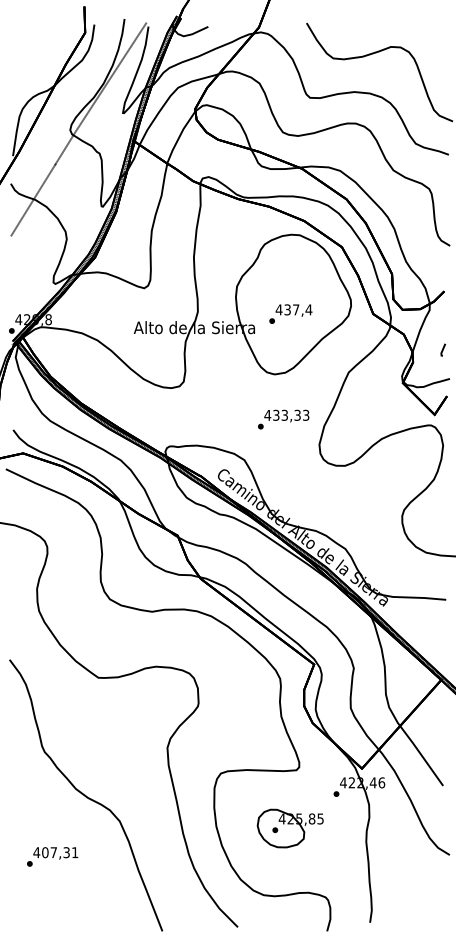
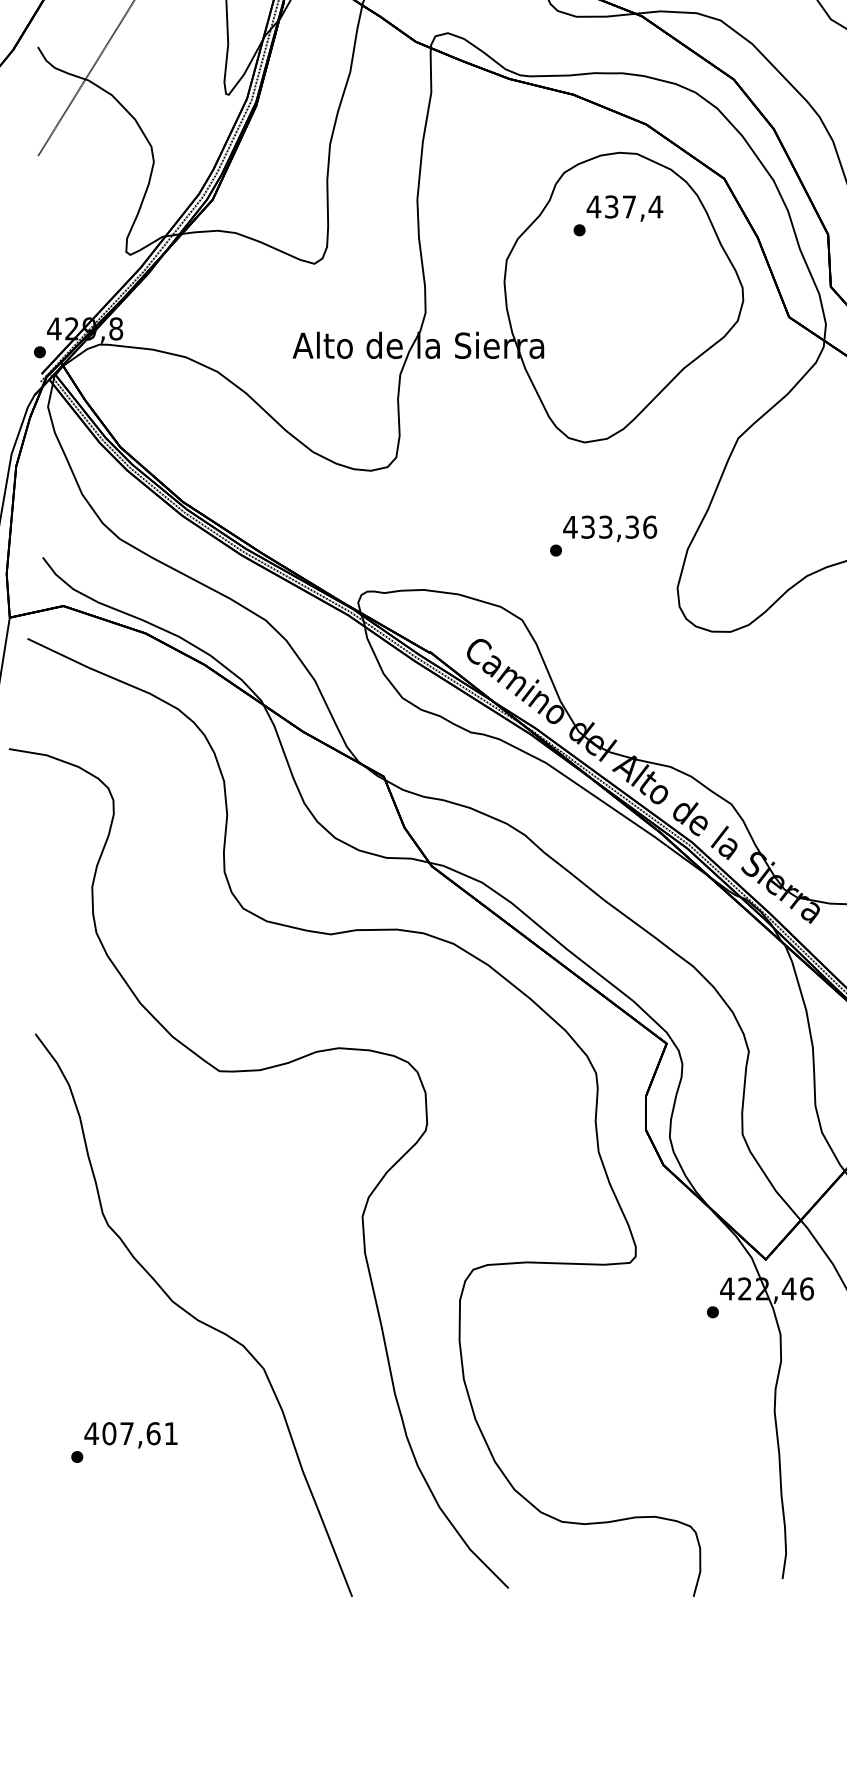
text: (290, 313) -> (617, 214), moved
text: (305, 414) -> (648, 525), 433,33 -> 433,36
part: (289, 828) -> (615, 1383), removed
text: (66, 852) -> (153, 1433), 407,31 -> 407,61

